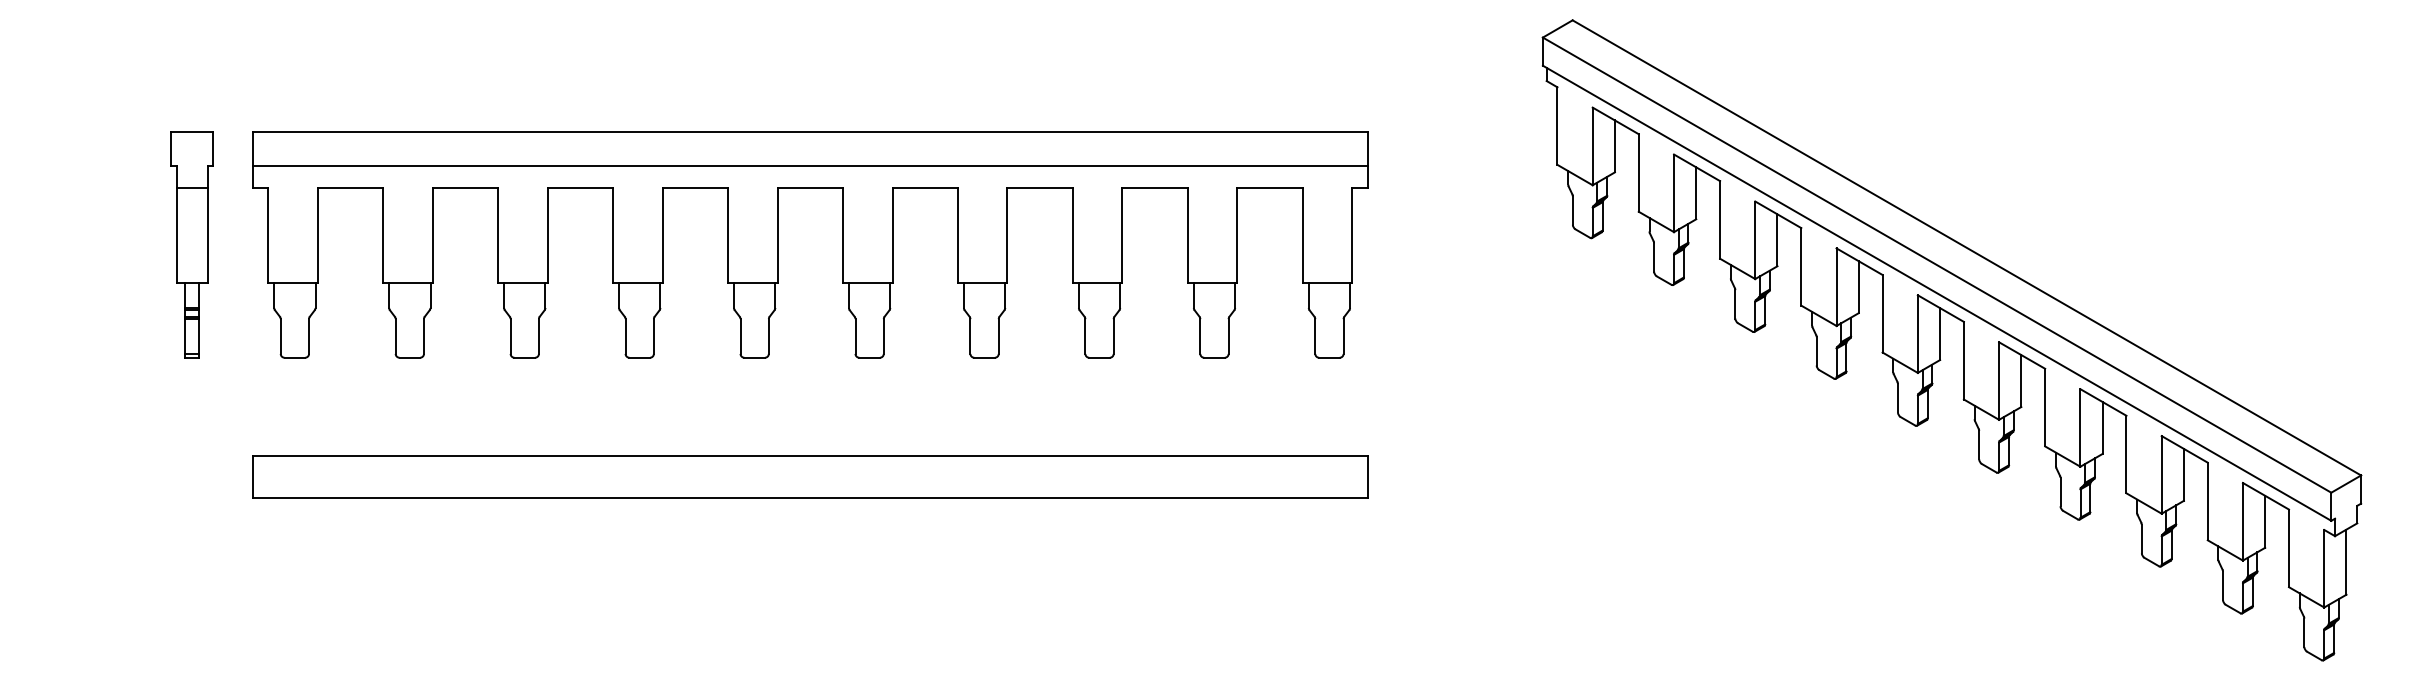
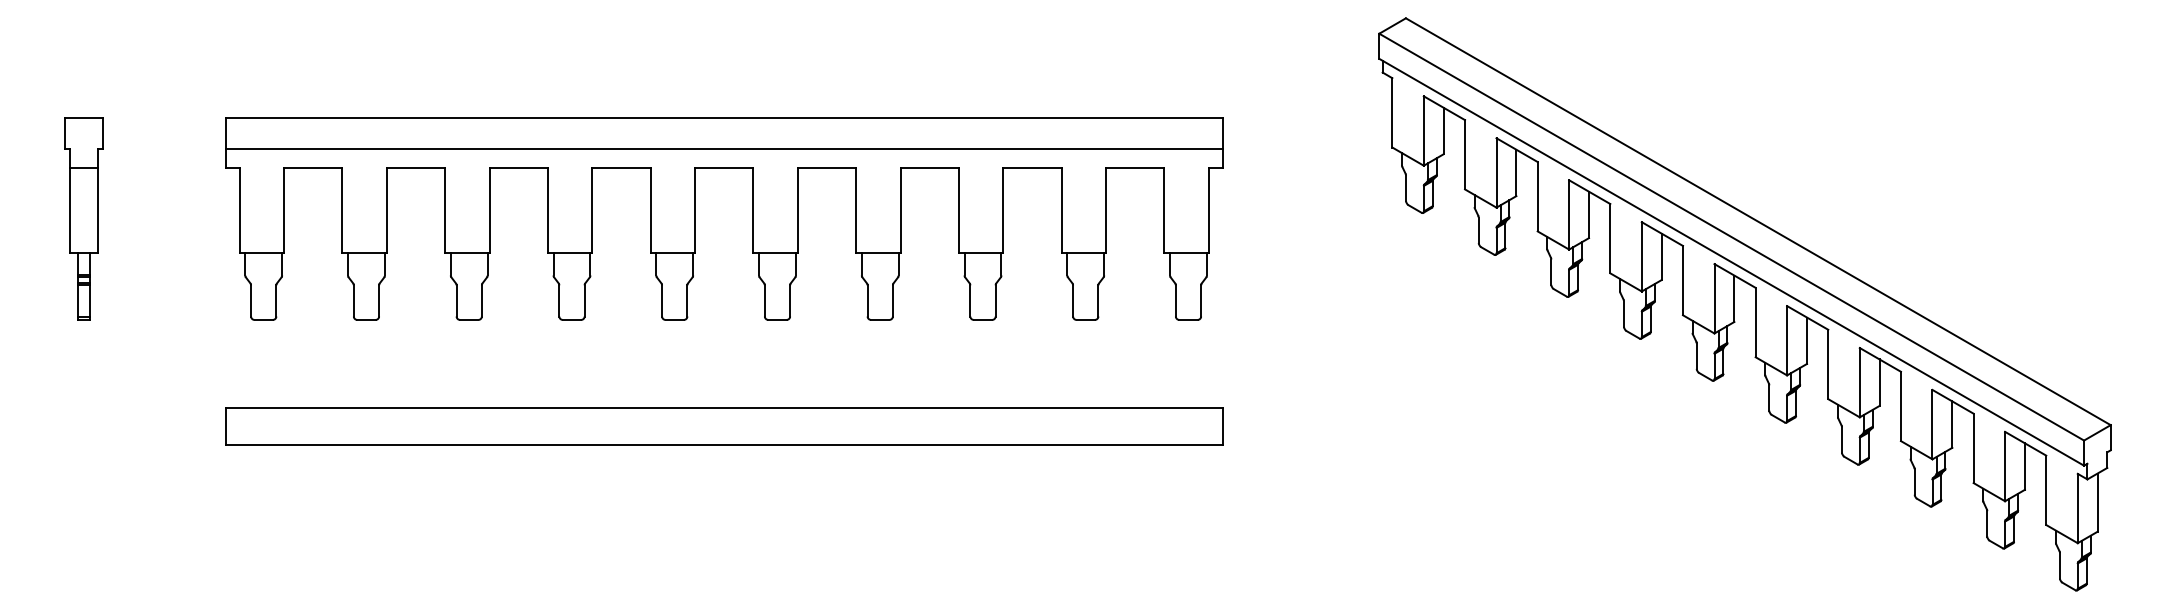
part: (191, 244) -> (83, 218), moved

